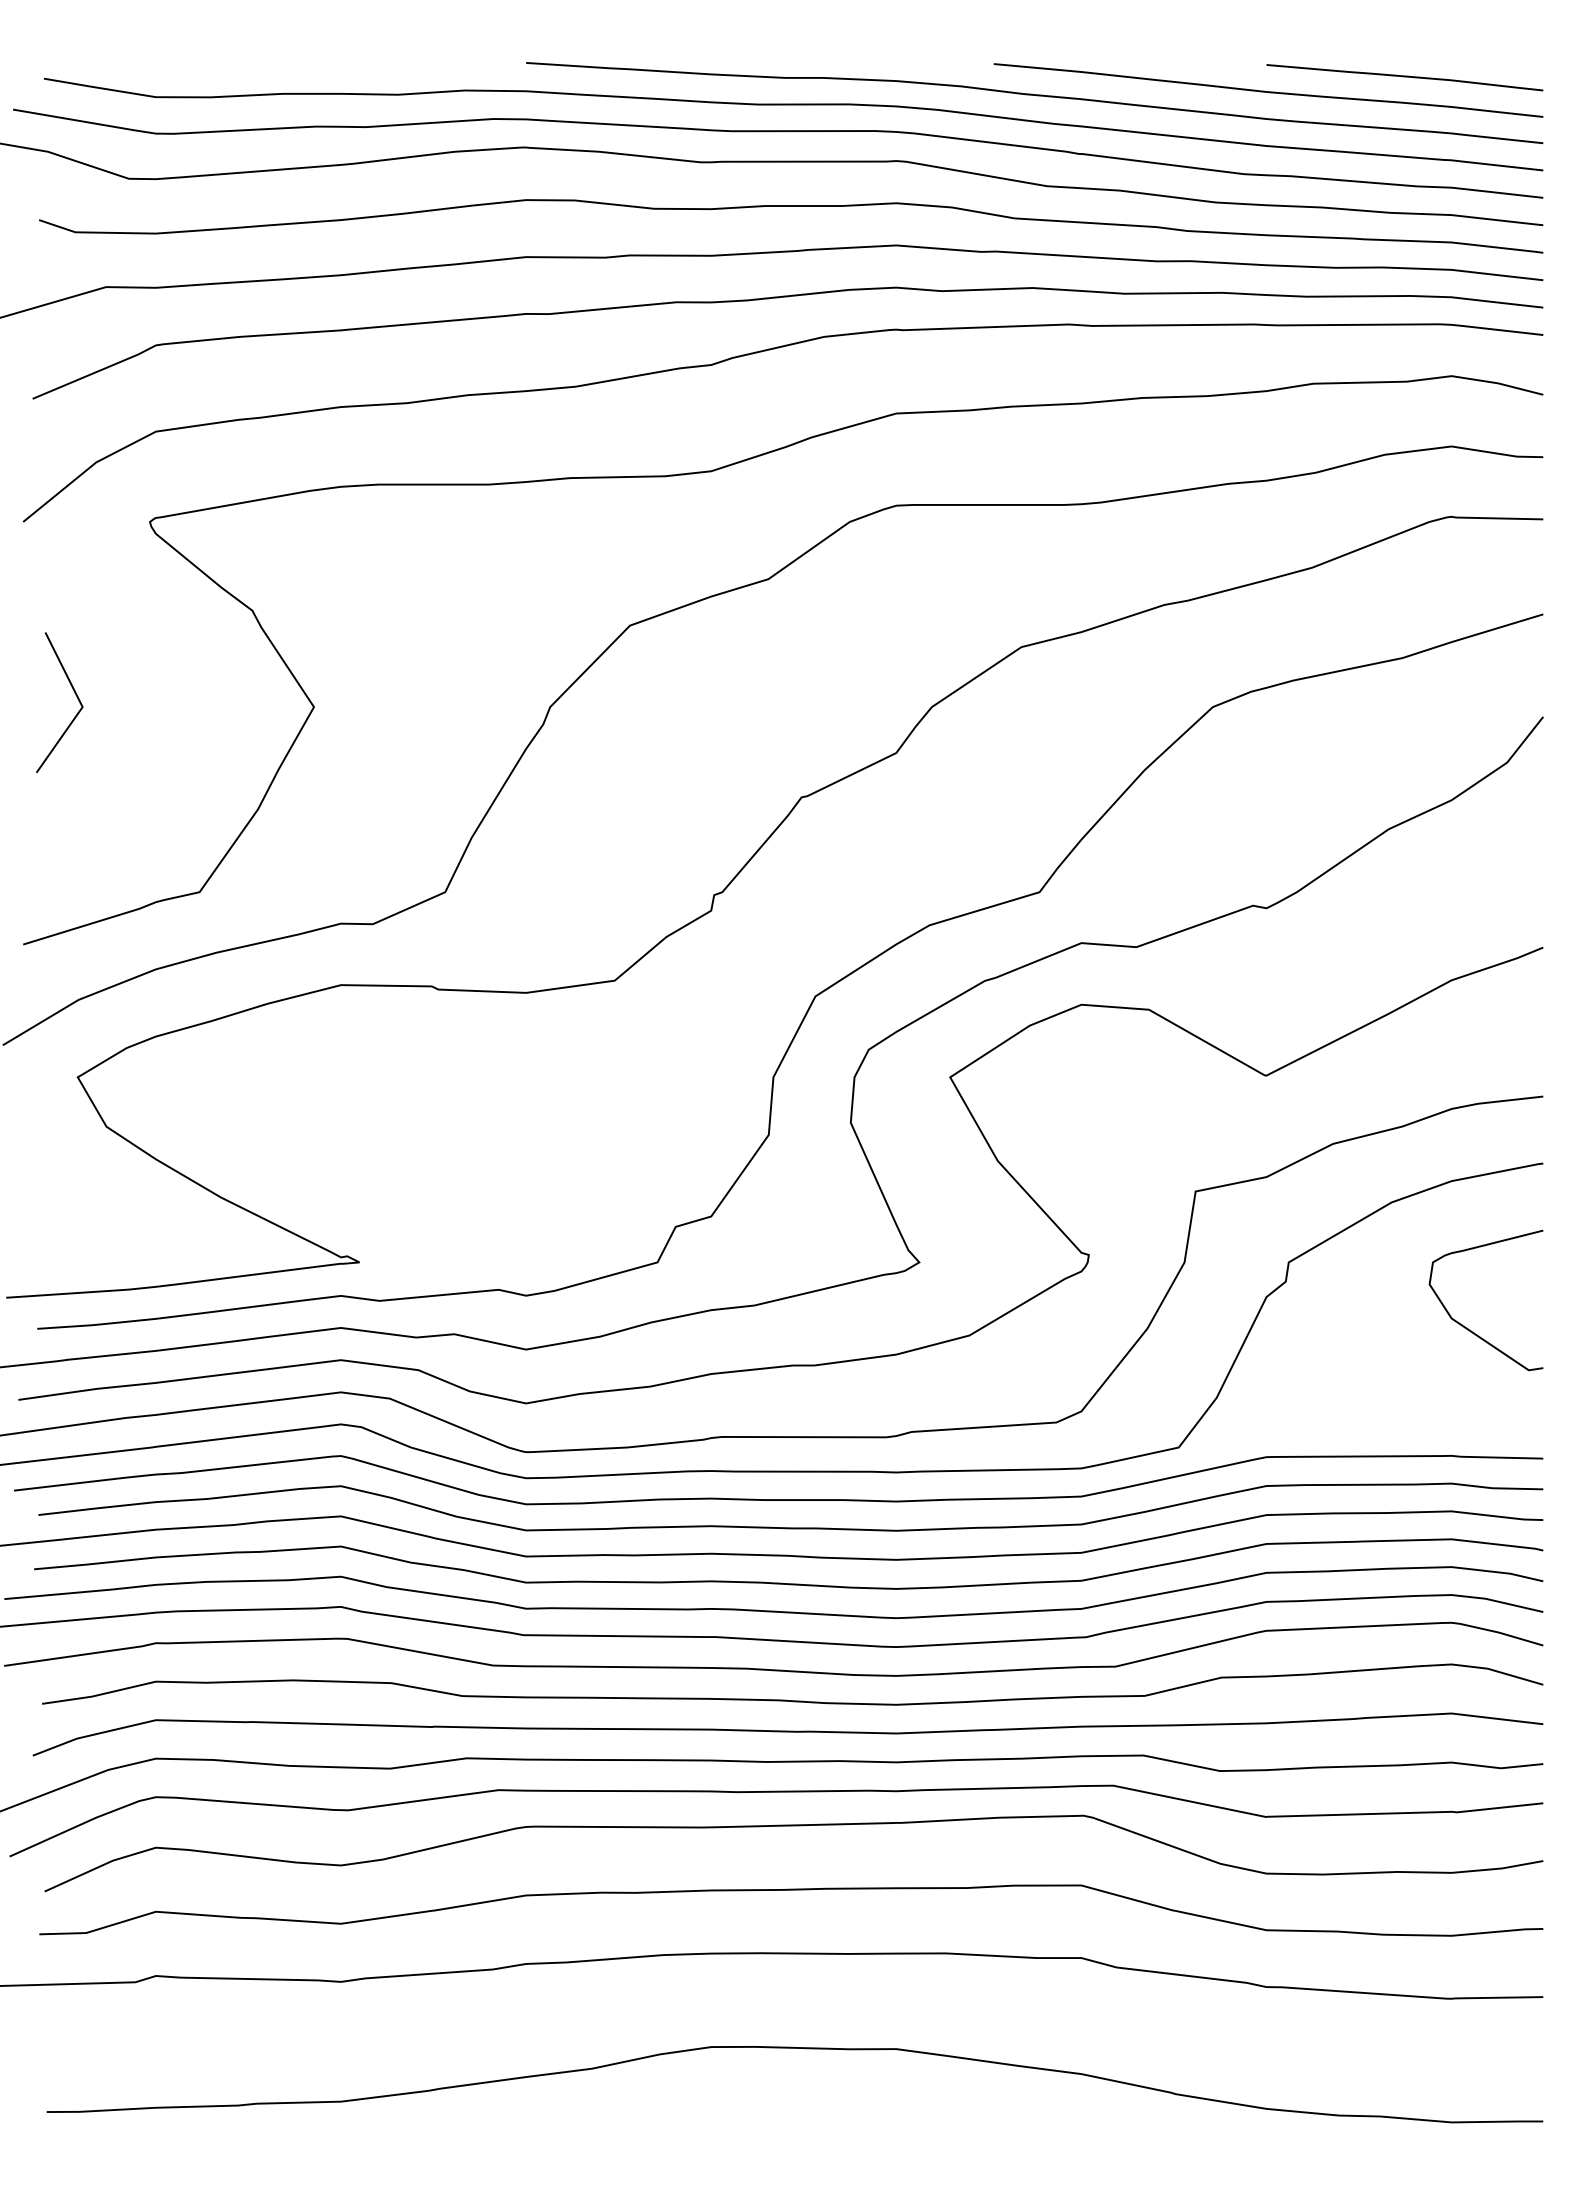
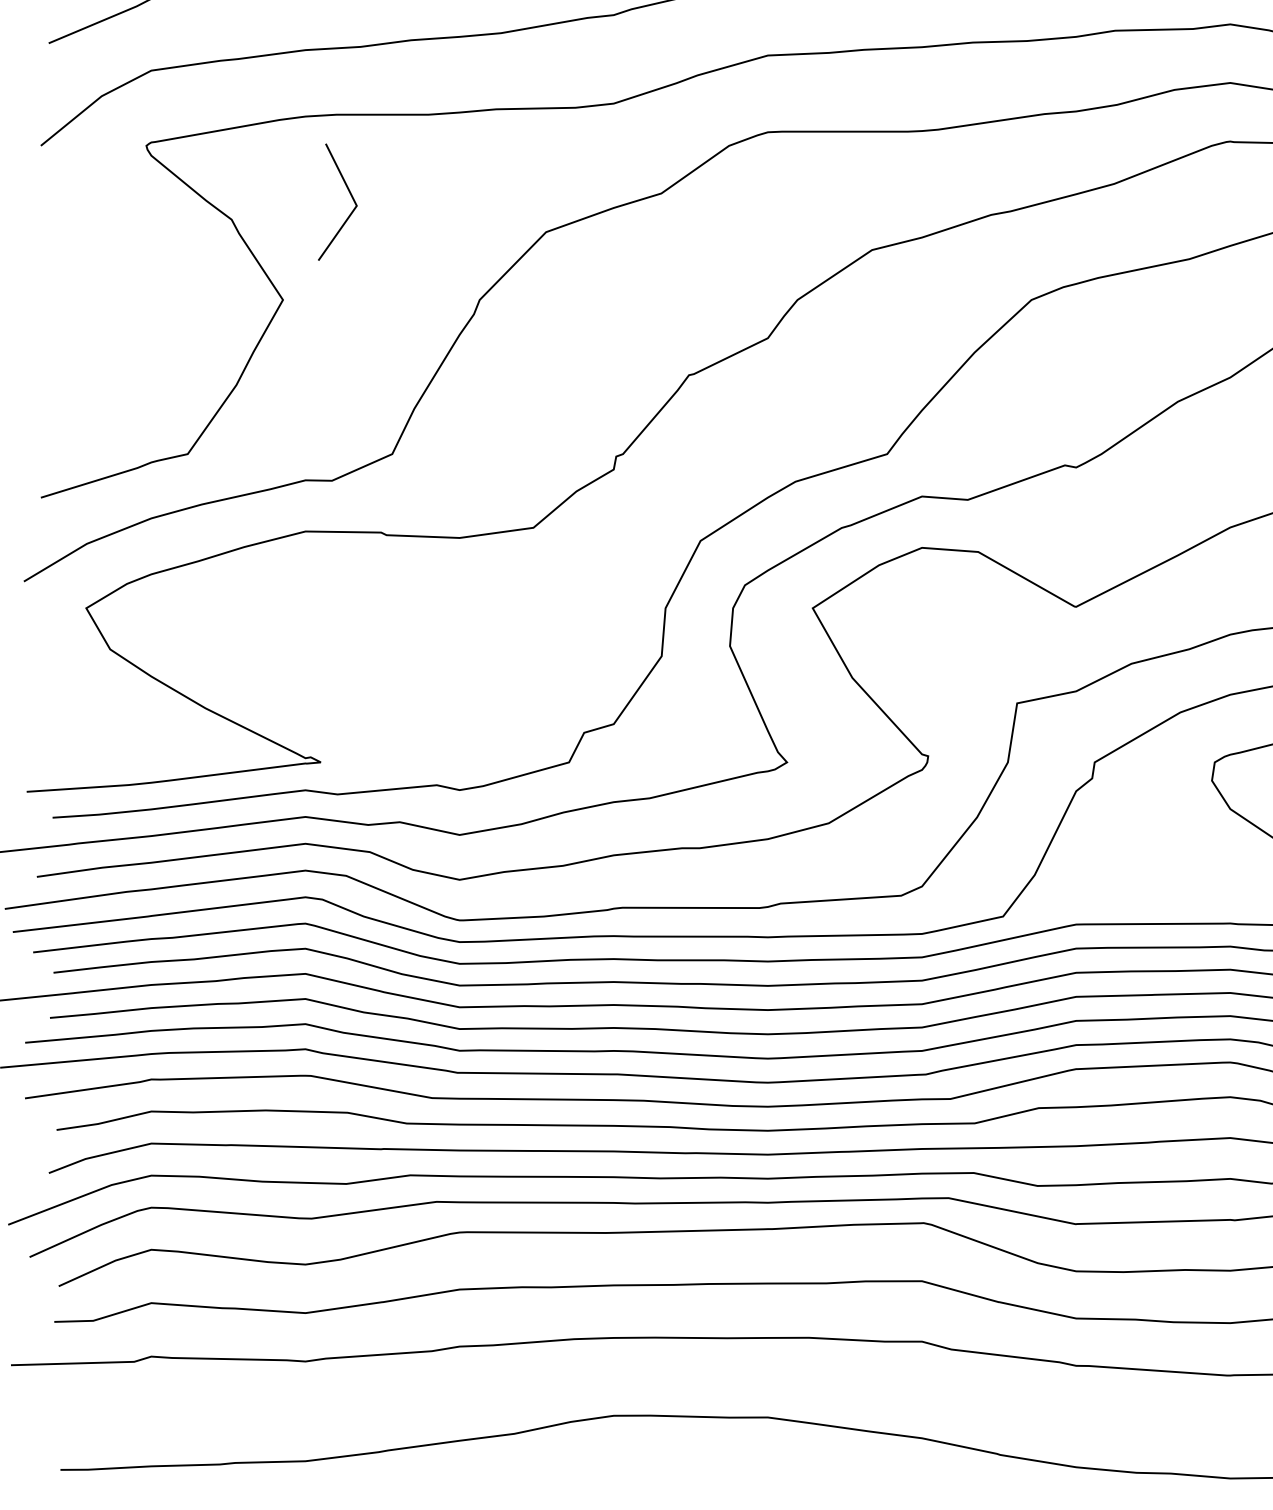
line: (75, 695) -> (350, 196), moved

